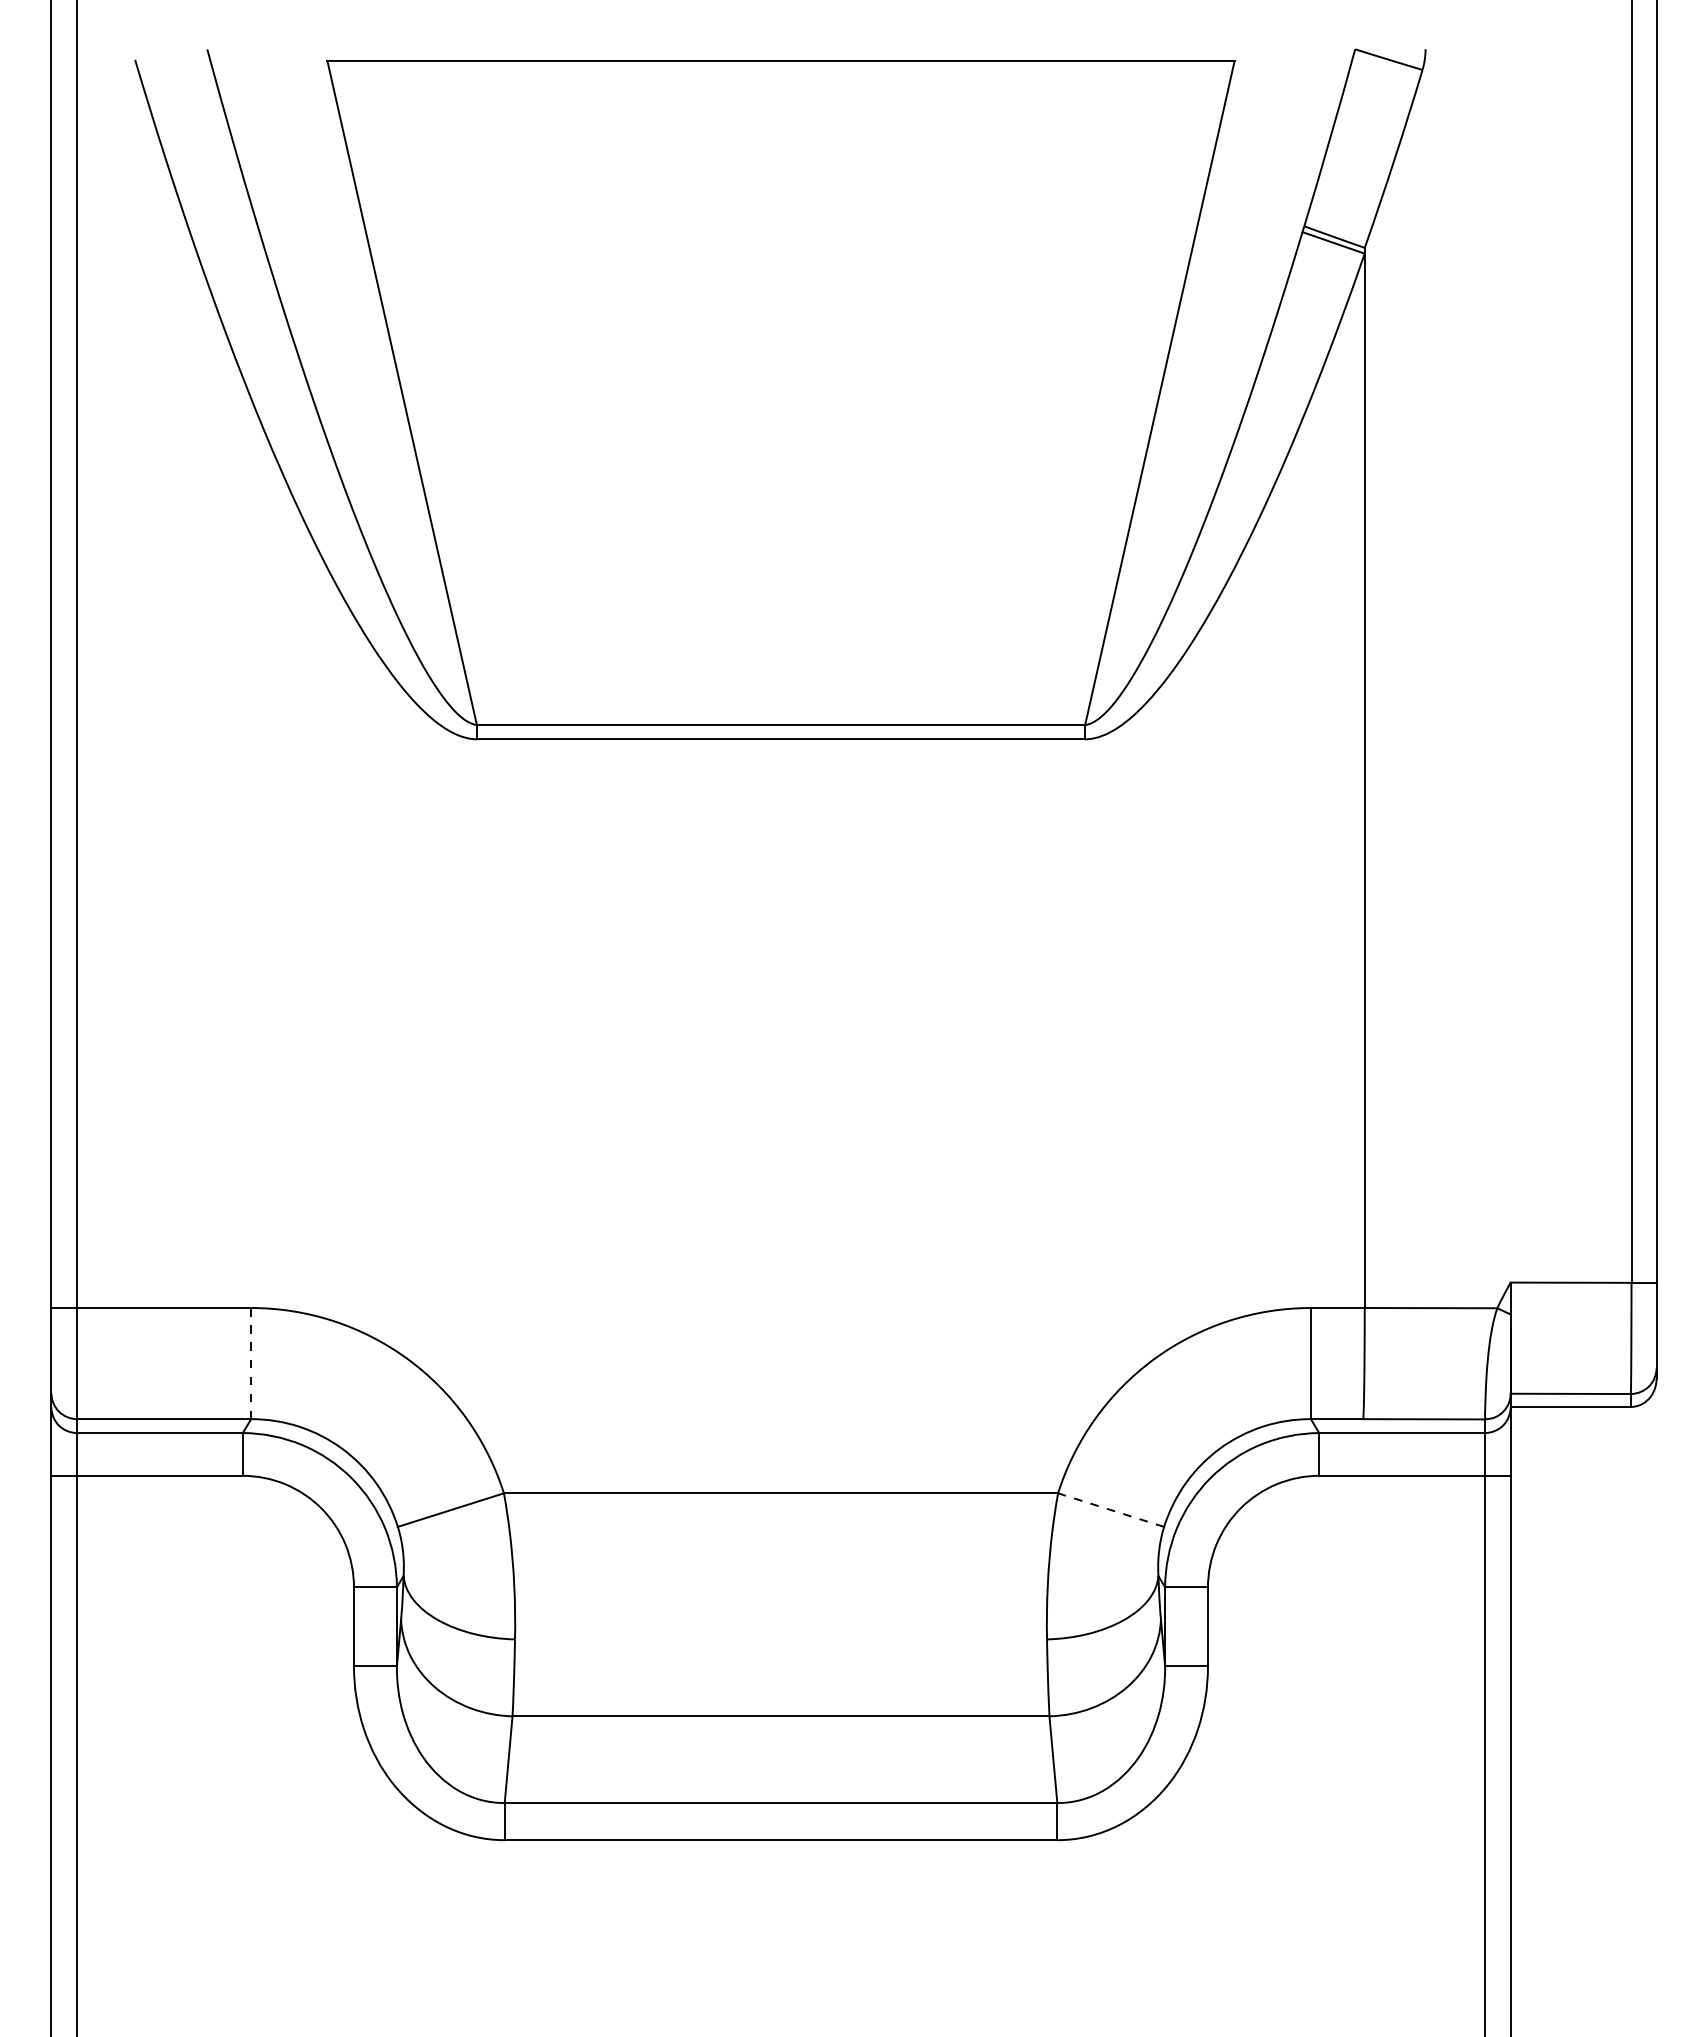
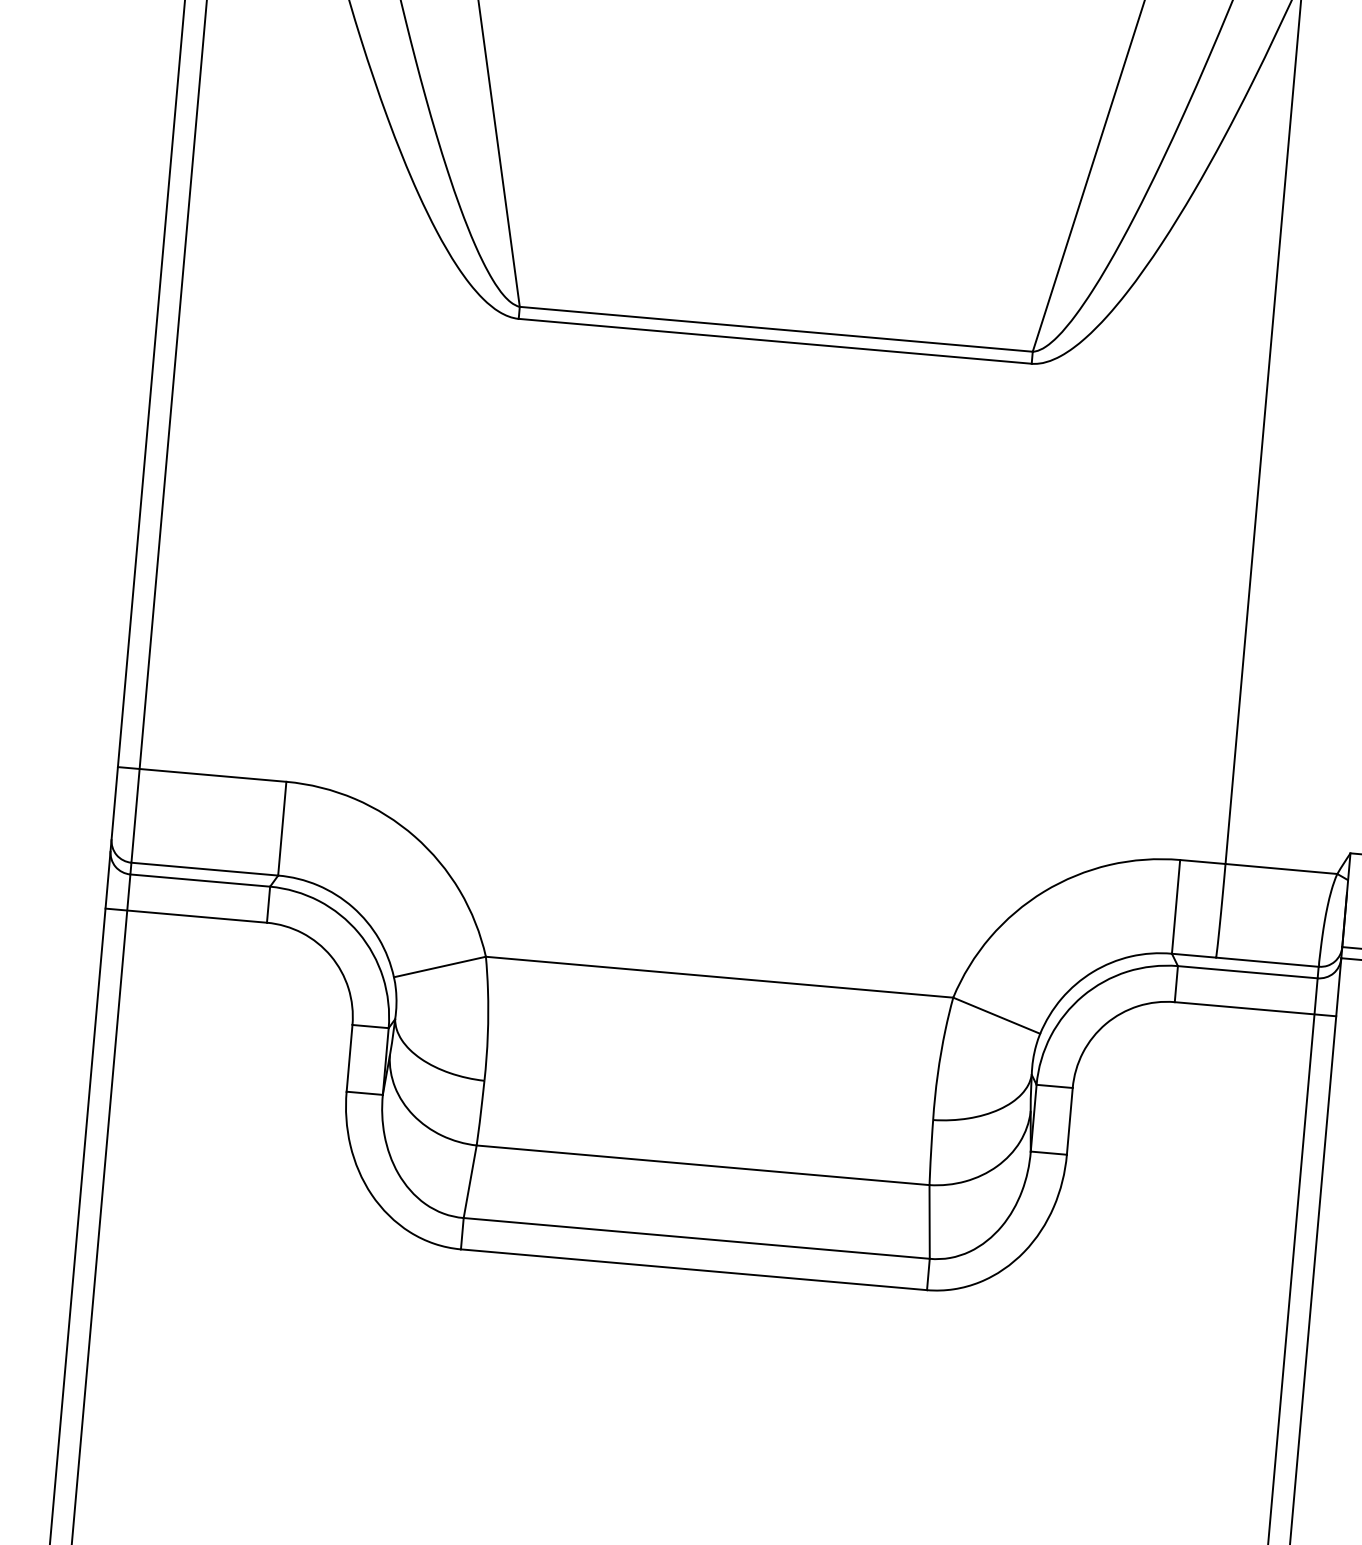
line: (251, 1363) -> (282, 828), dashed -> solid
line: (1111, 1510) -> (997, 1016), dashed -> solid

